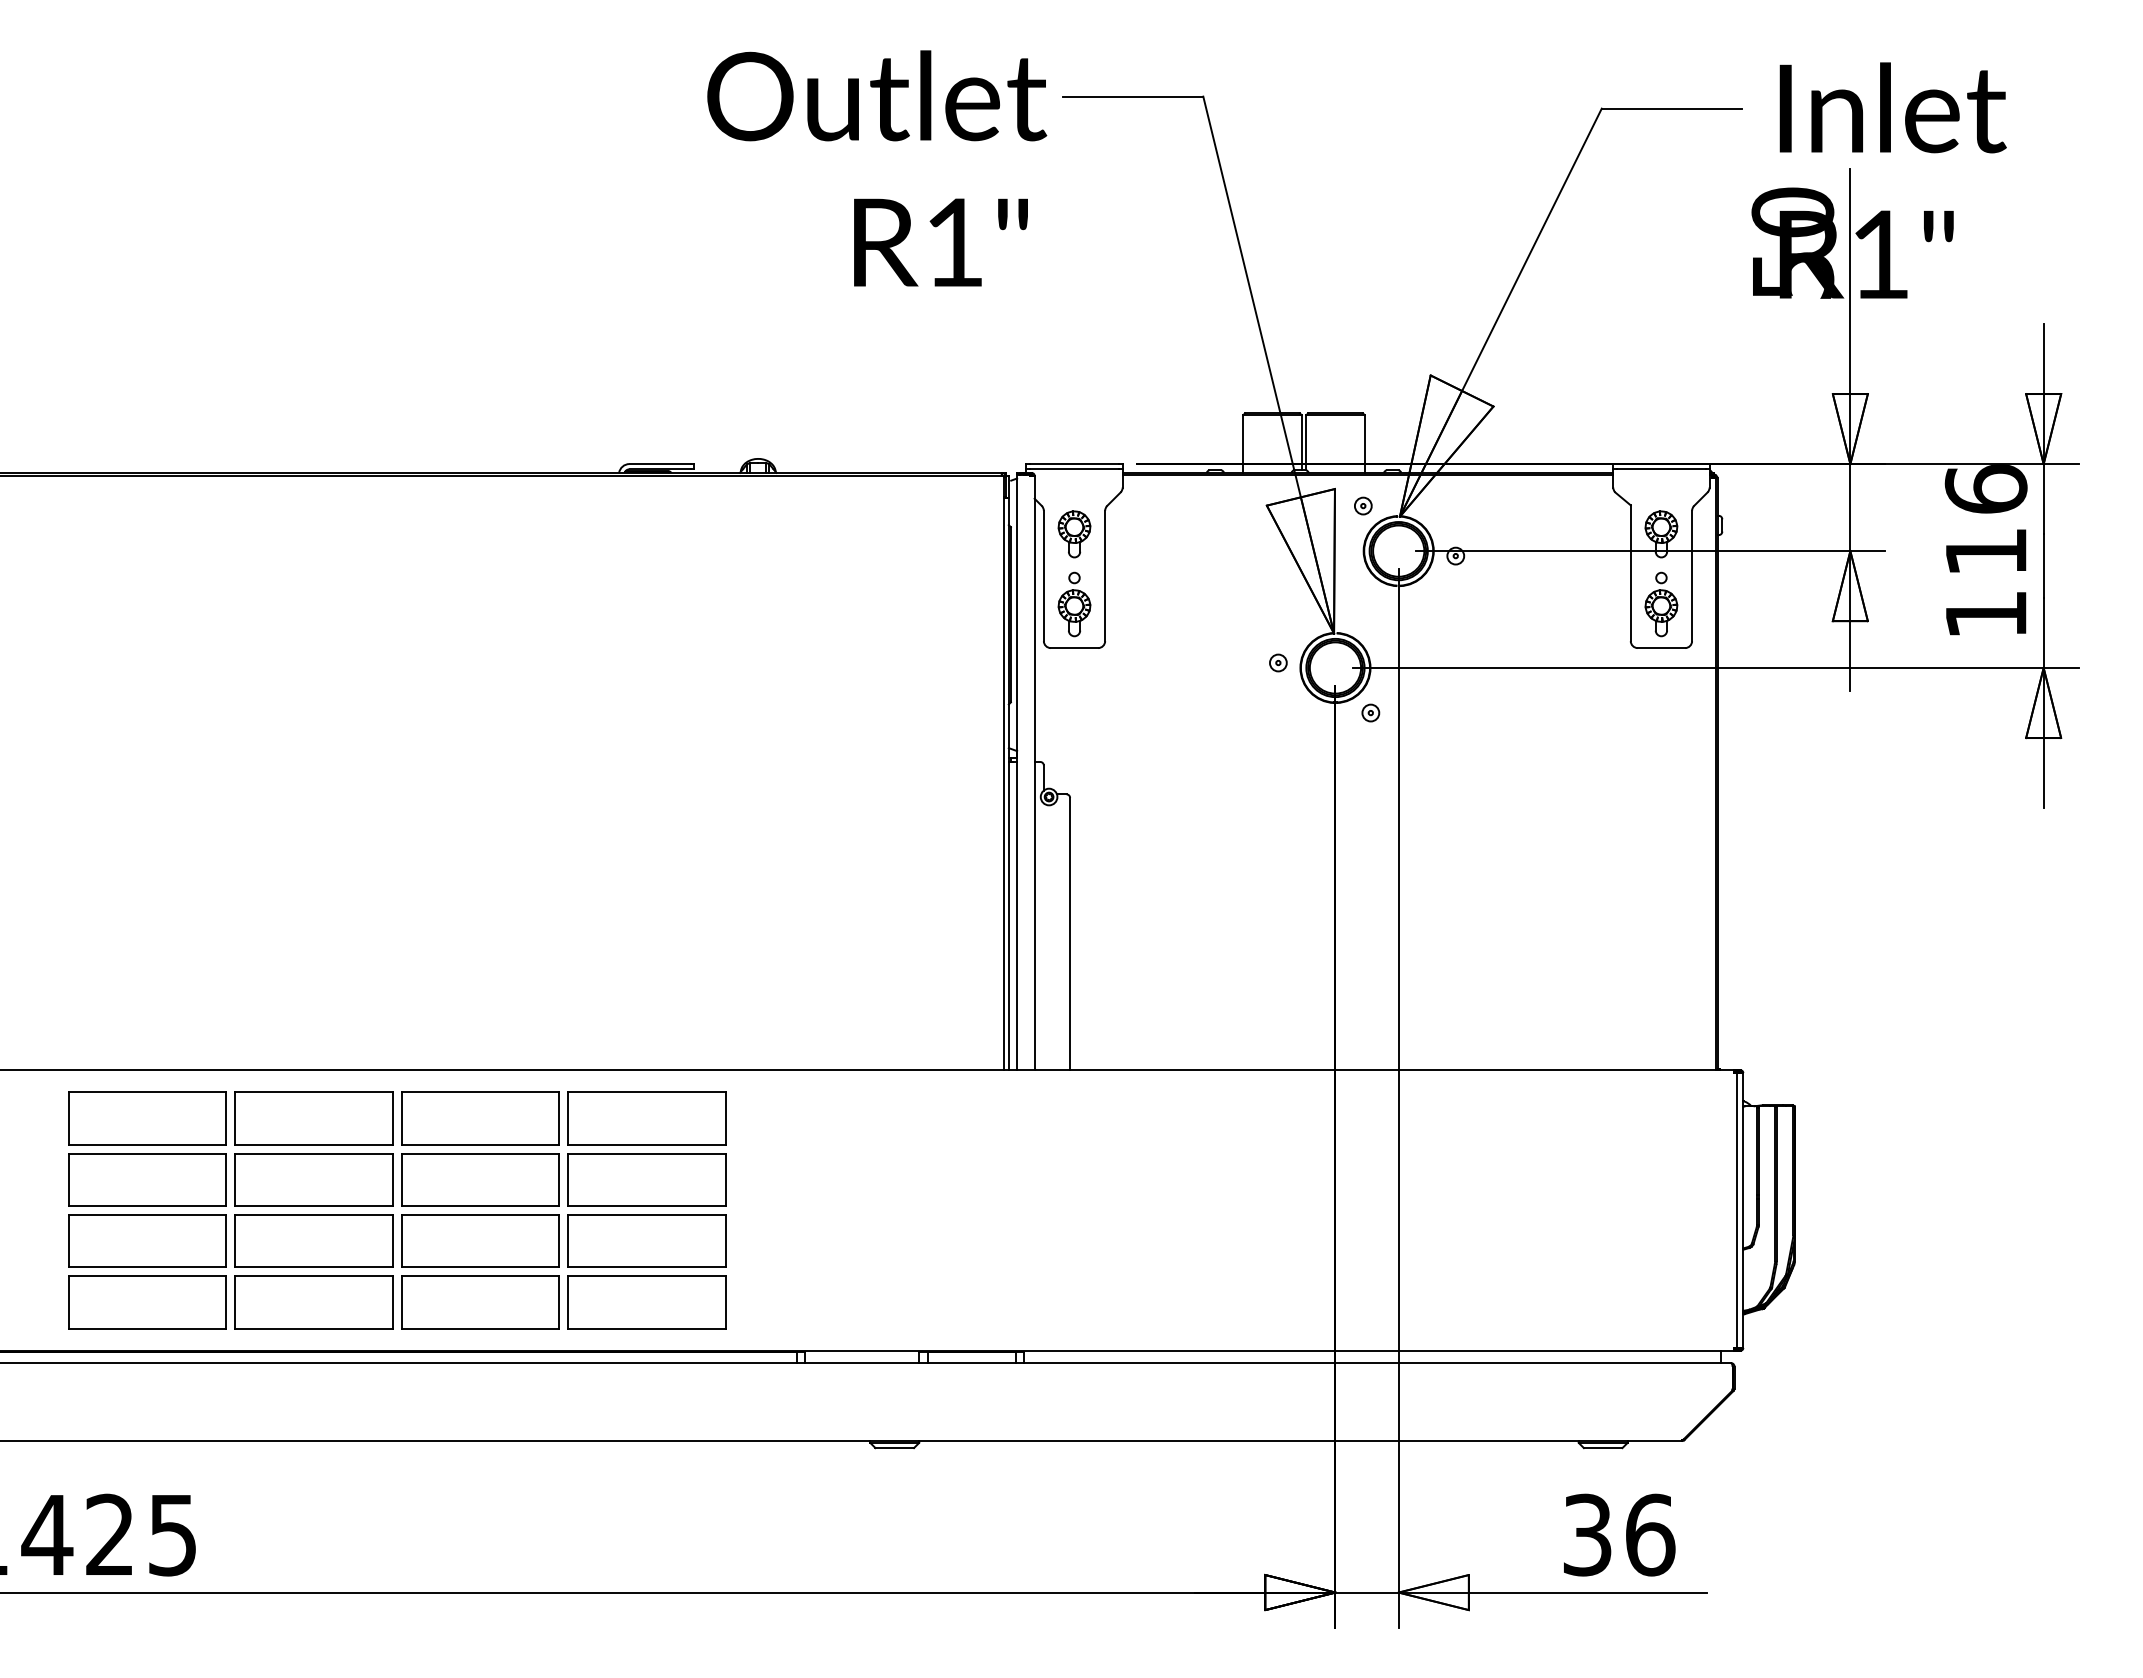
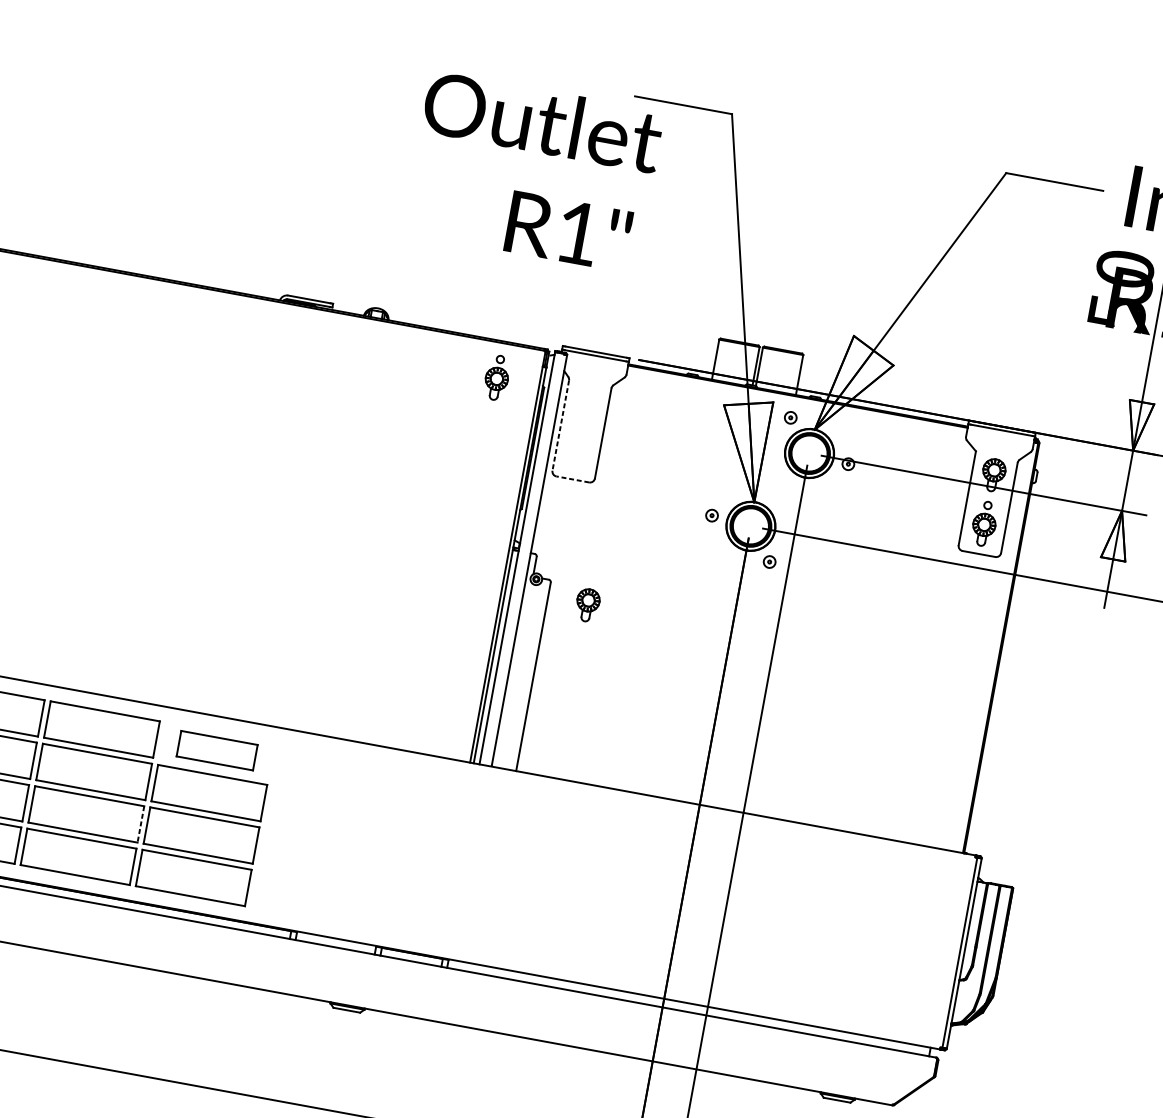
text: (877, 168) -> (534, 172), moved
part: (1074, 534) -> (587, 605), moved
line: (1043, 576) -> (560, 425), solid -> dashed
part: (1074, 604) -> (497, 377), moved
line: (1074, 648) -> (572, 479), solid -> dashed
part: (646, 1118) -> (216, 750), size x0.7
line: (559, 1241) -> (141, 824), solid -> dashed

